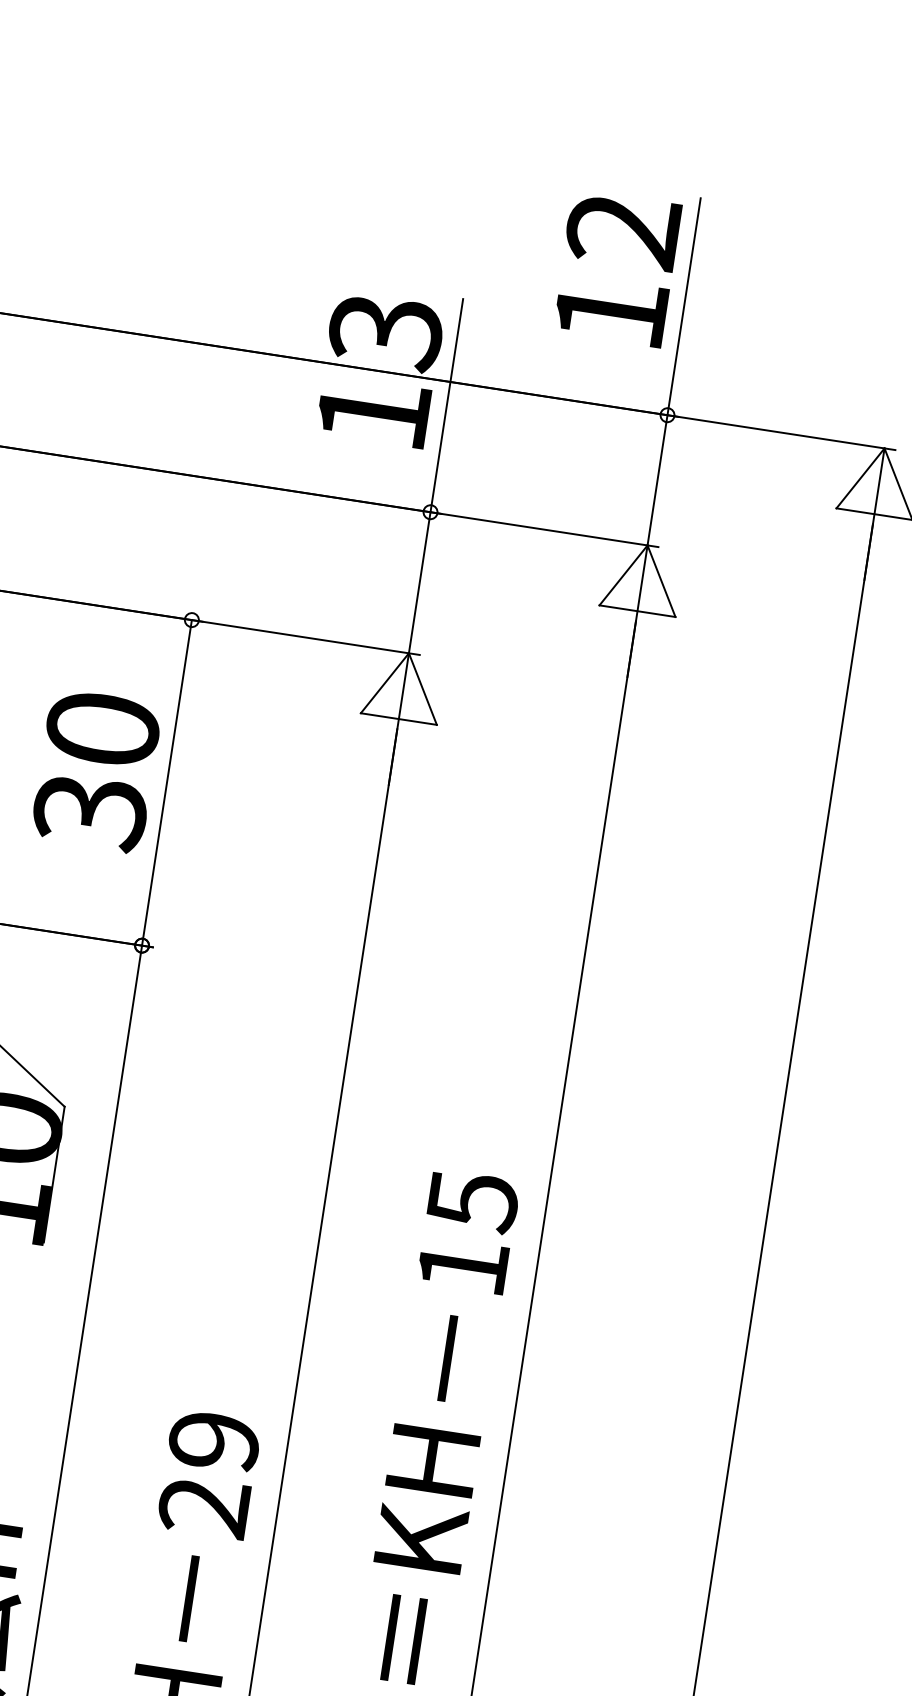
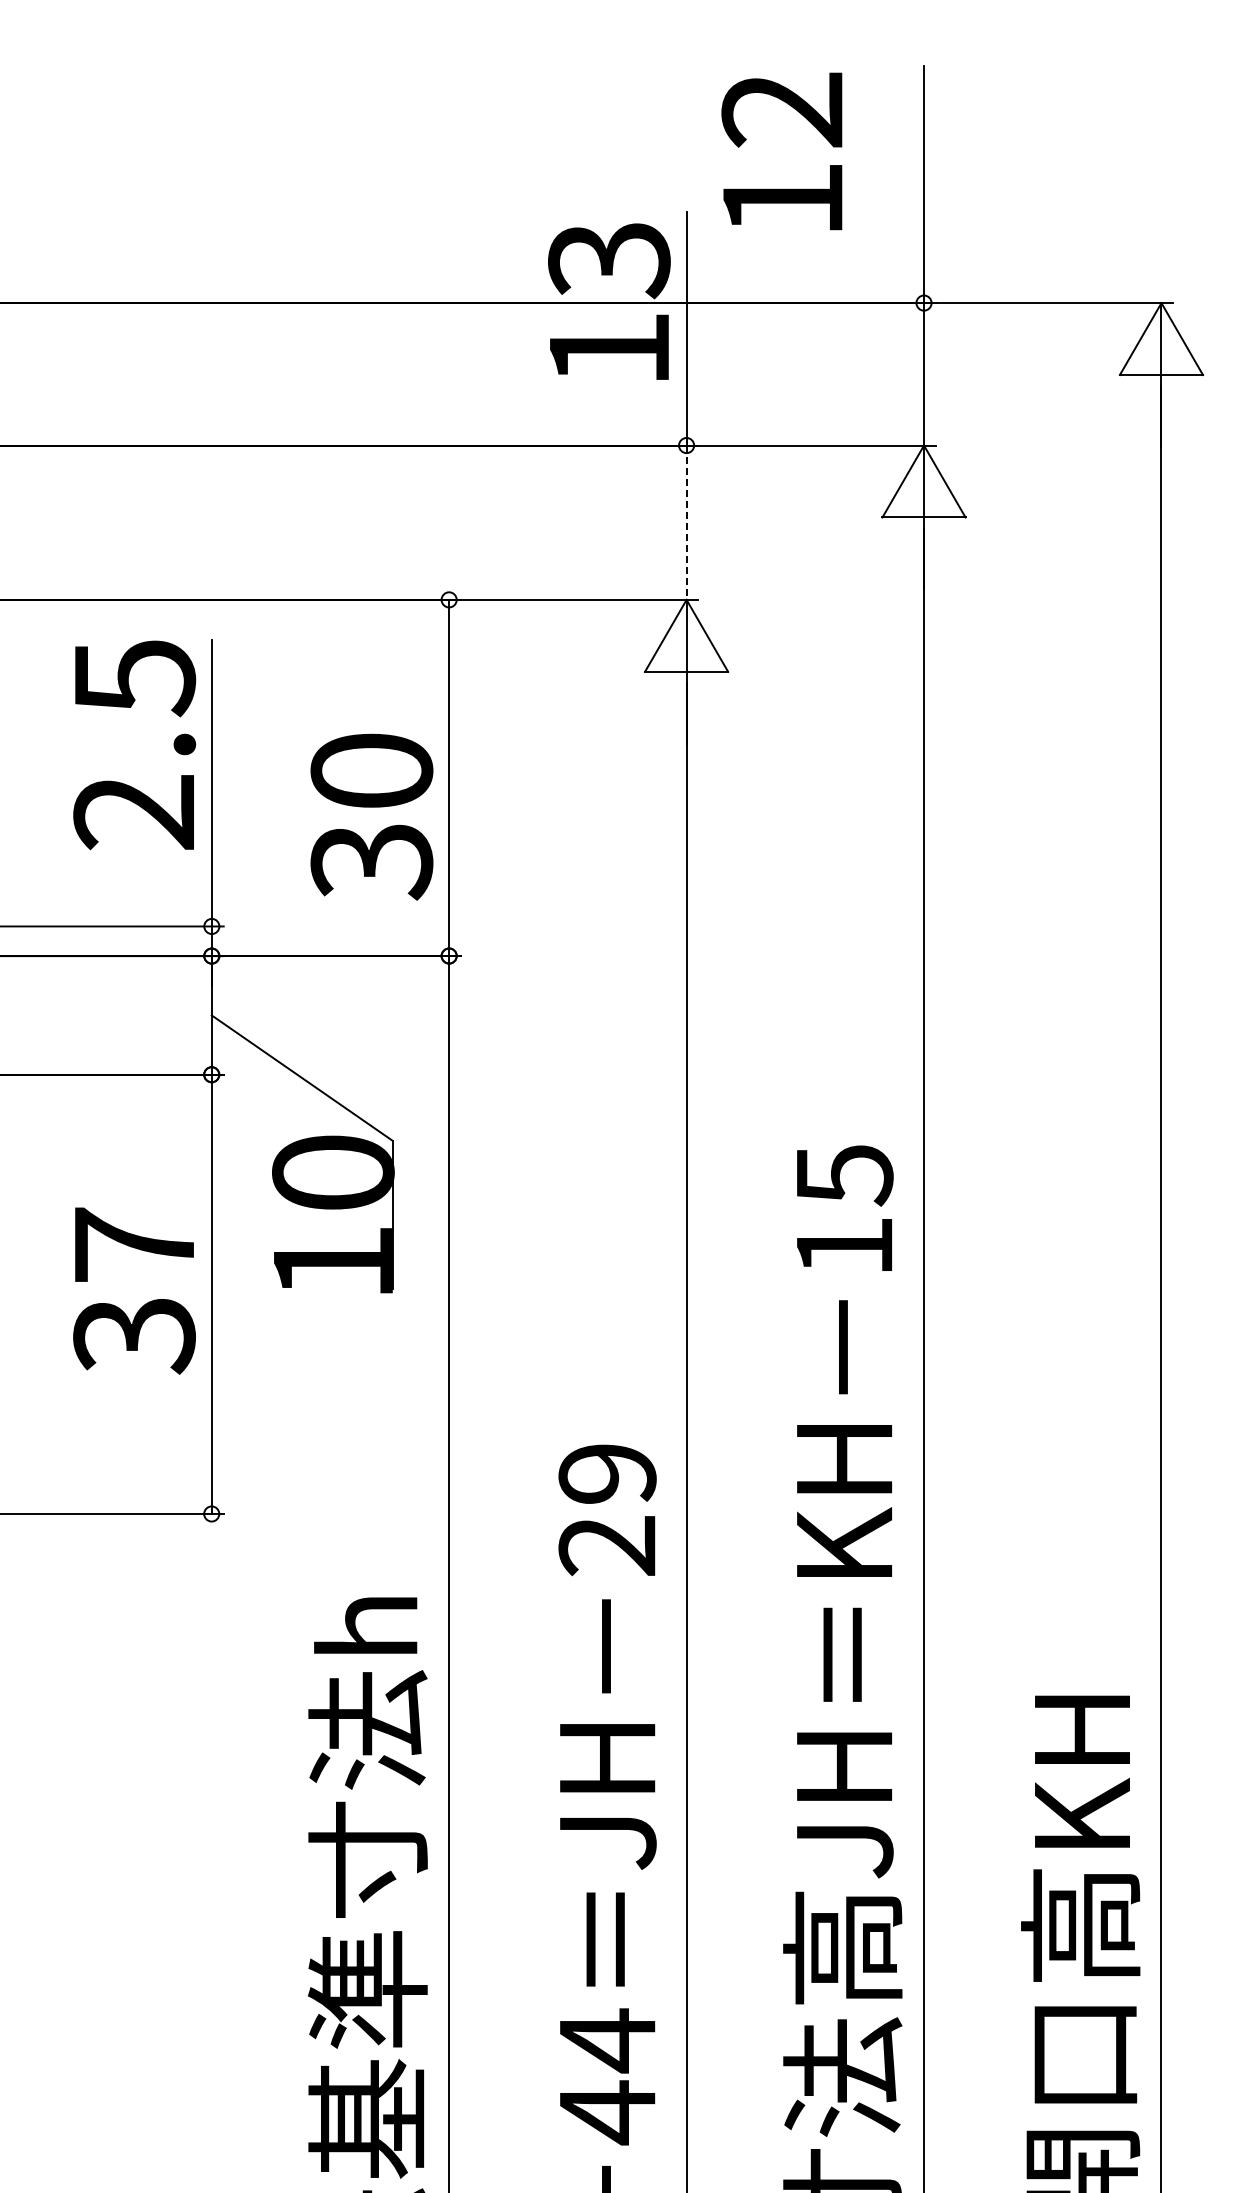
text: (616, 268) -> (781, 151), moved
line: (419, 583) -> (686, 523), solid -> dashed
text: (96, 770) -> (371, 816), moved

